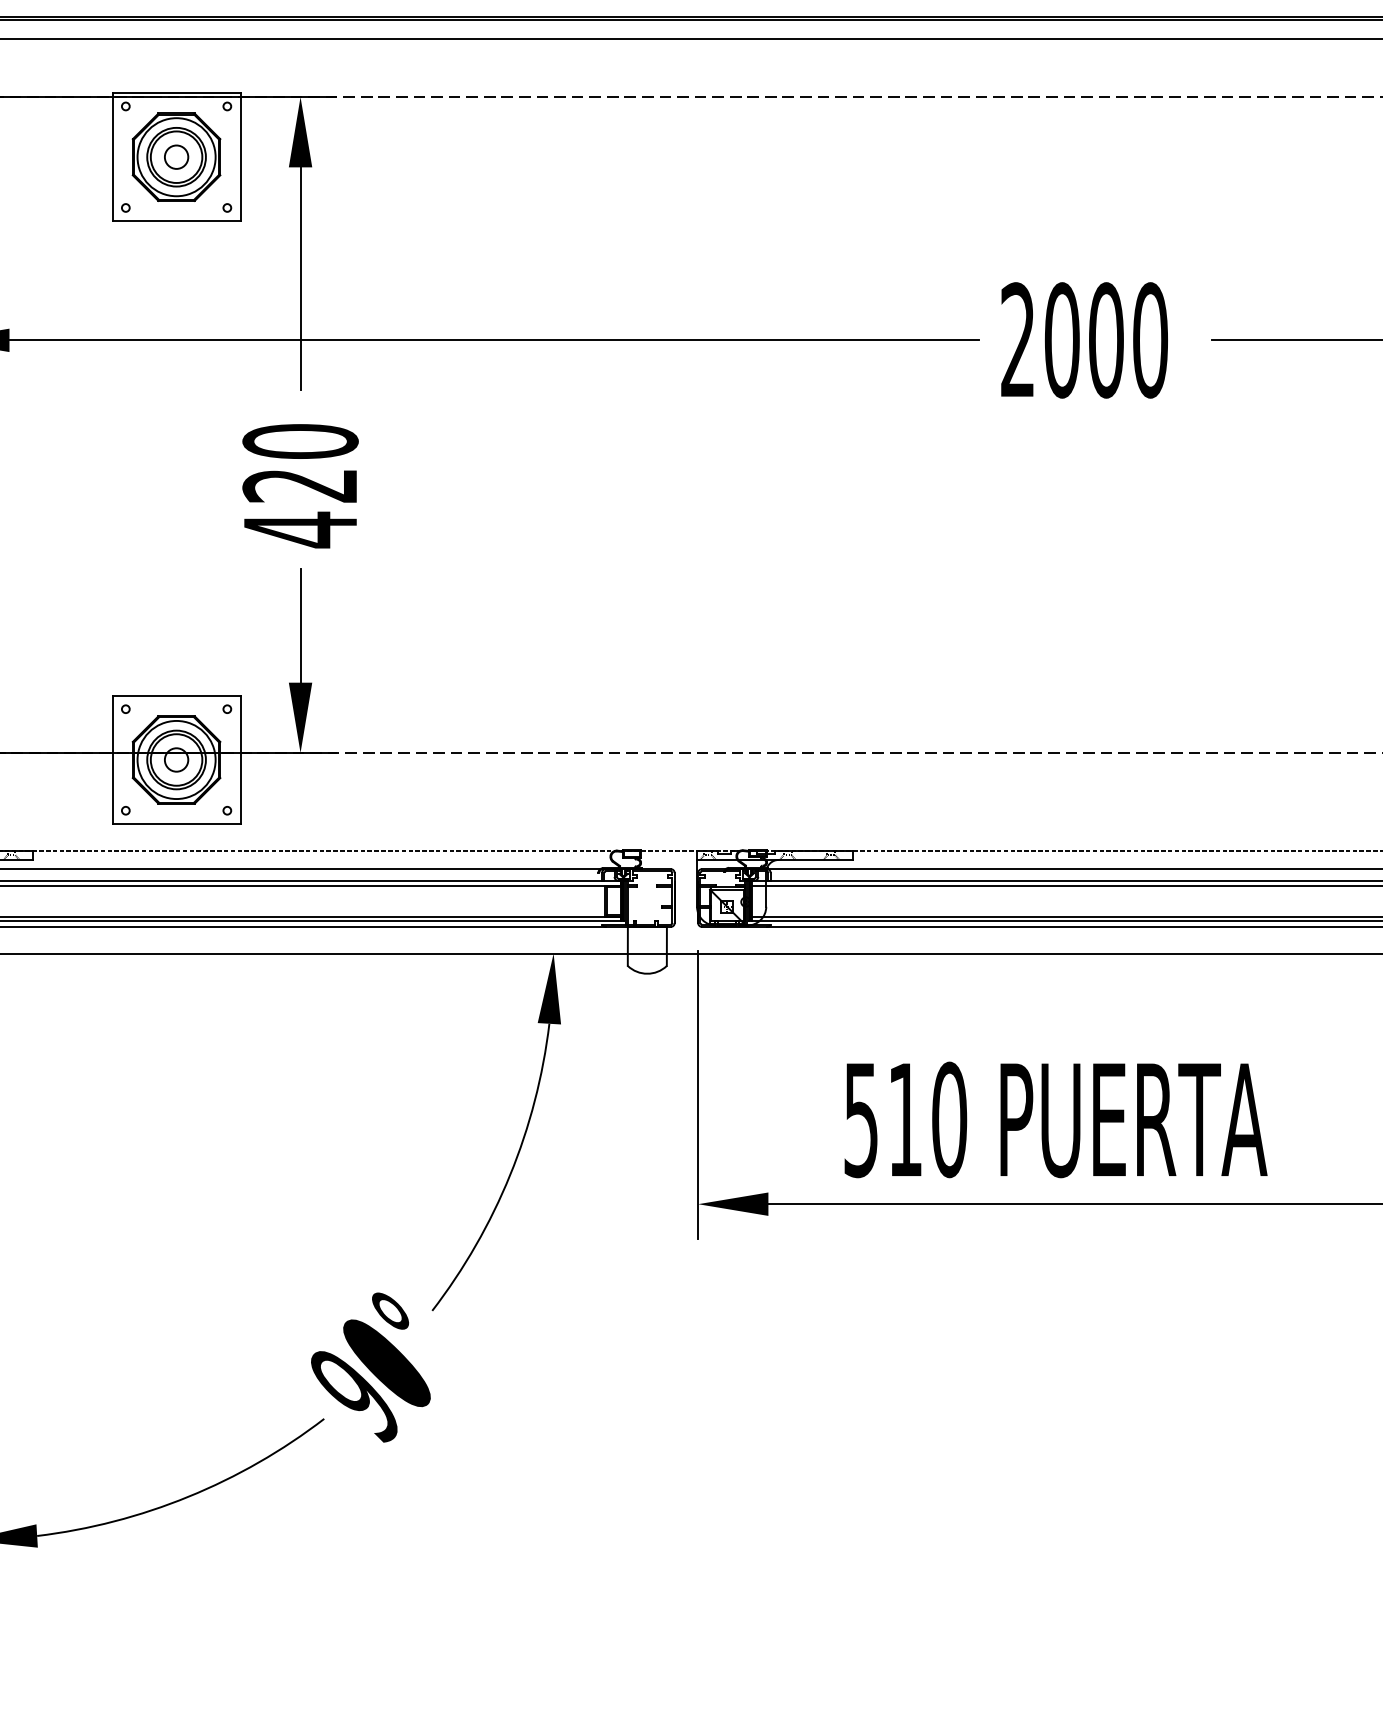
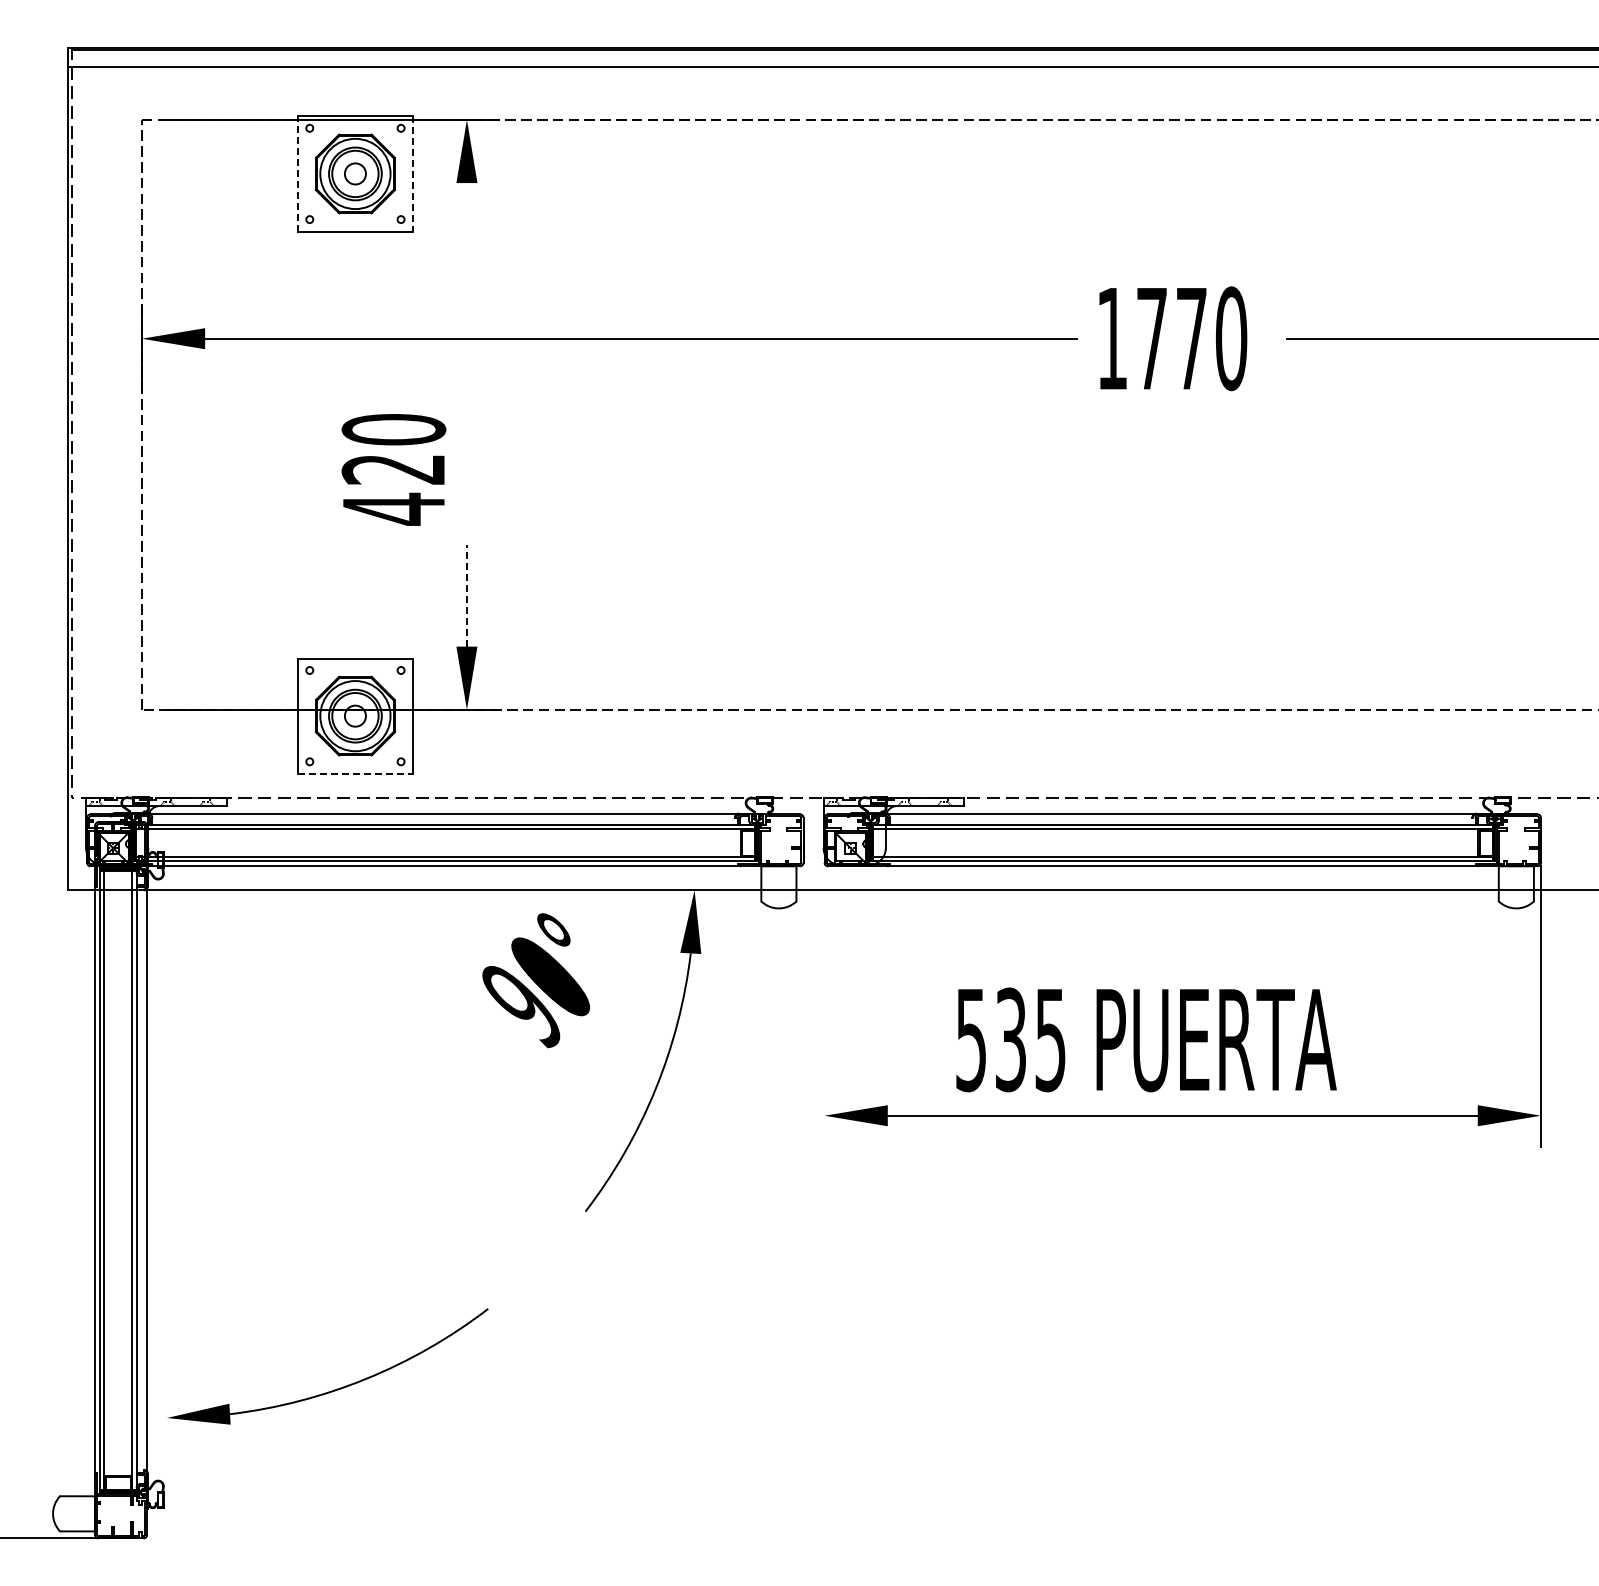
line: (112, 156) -> (297, 173), solid -> dashed
line: (241, 156) -> (413, 173), solid -> dashed
line: (300, 279) -> (466, 283), removed
text: (1062, 340) -> (1152, 338), 2000 -> 1770
text: (300, 485) -> (393, 469), moved
line: (300, 625) -> (466, 595), solid -> dashed
line: (176, 823) -> (355, 773), solid -> dashed
line: (698, 1094) -> (824, 1017), removed
text: (928, 1119) -> (1031, 1039), 510 -> 535
text: (371, 1367) -> (536, 980), moved

